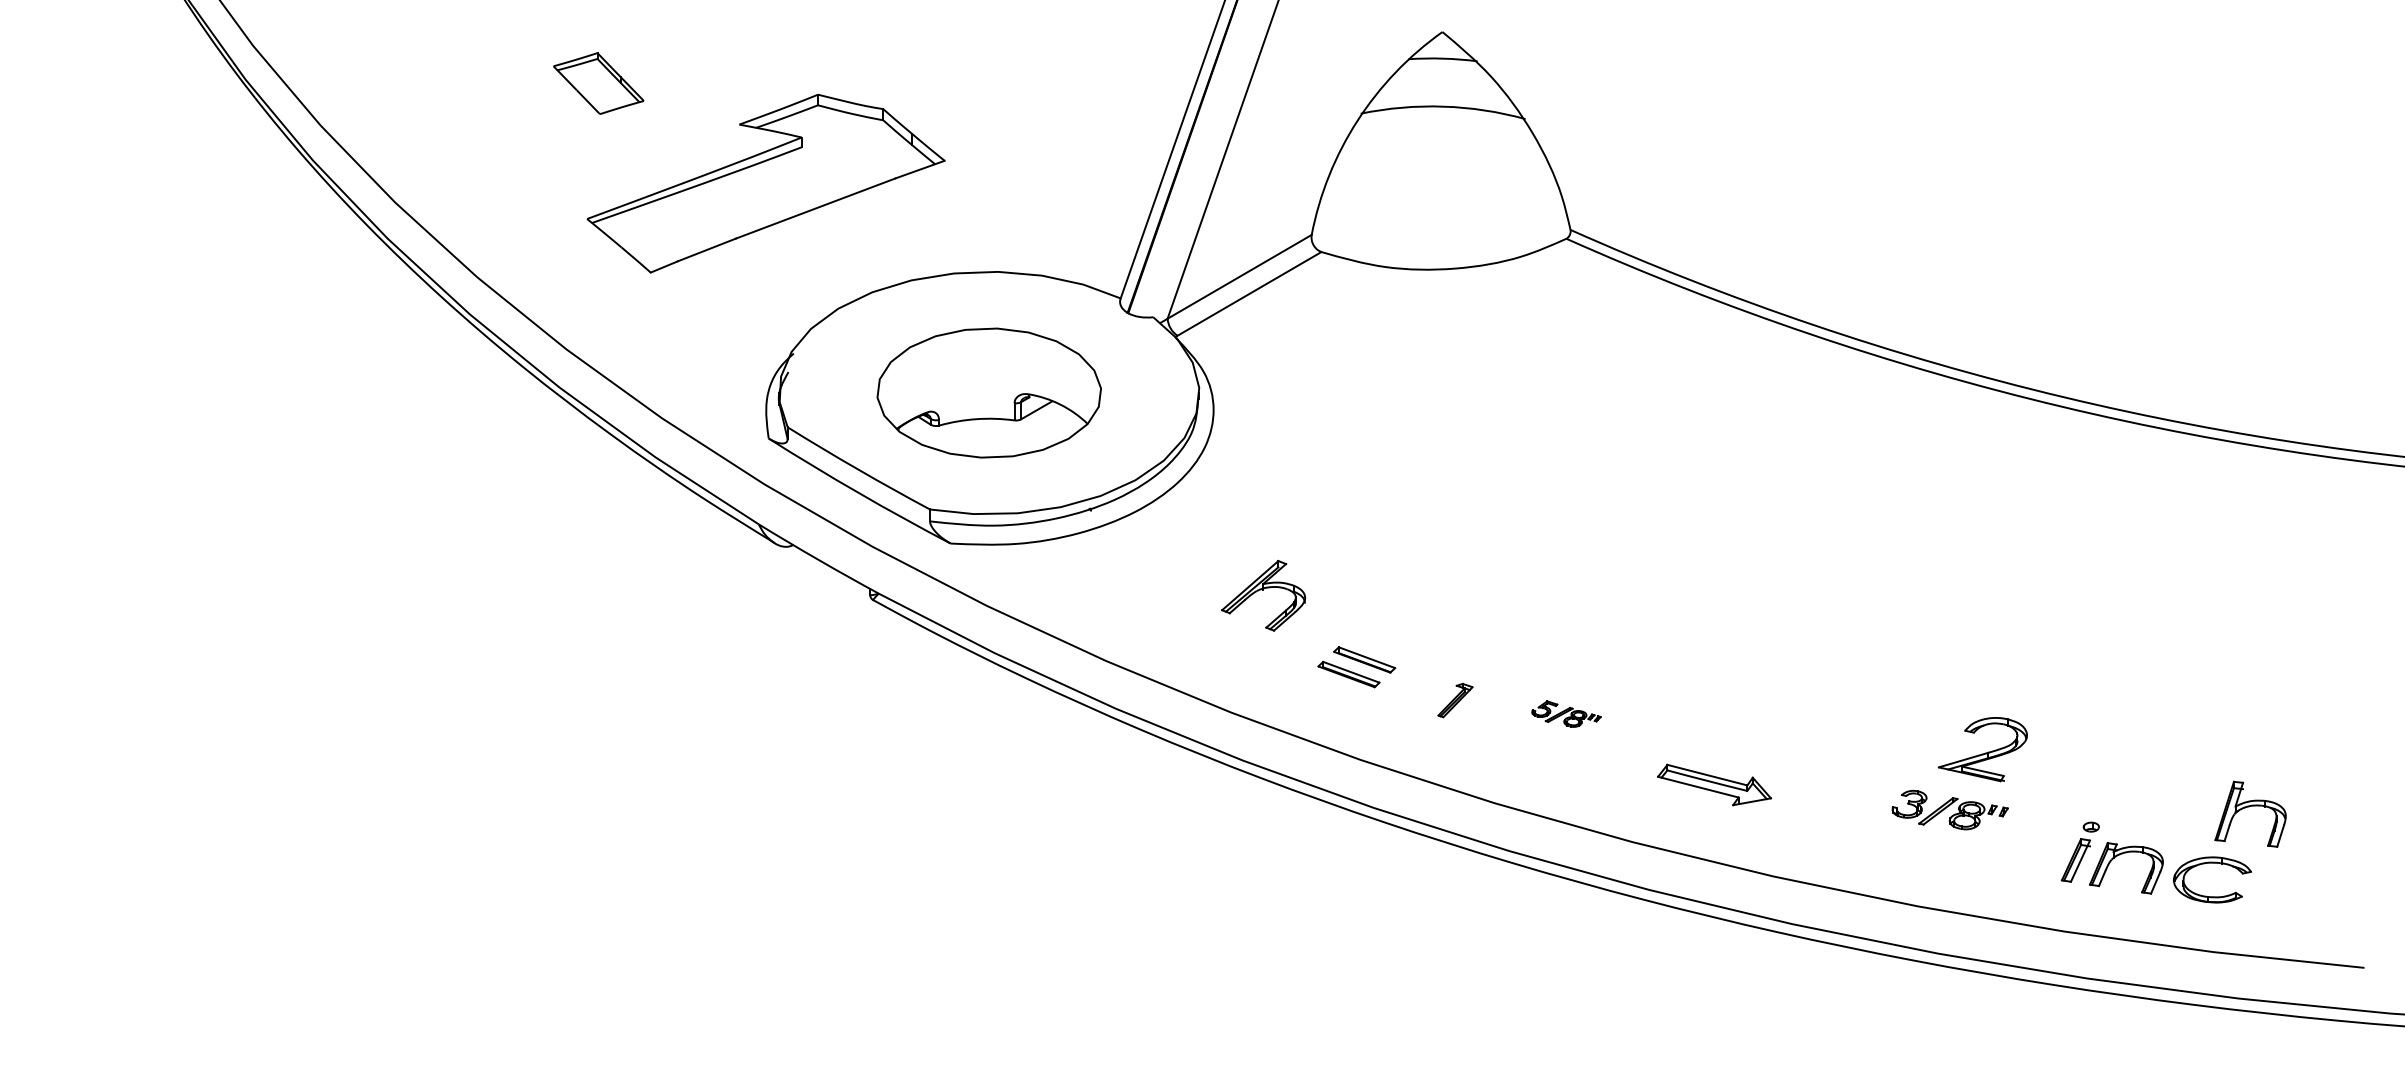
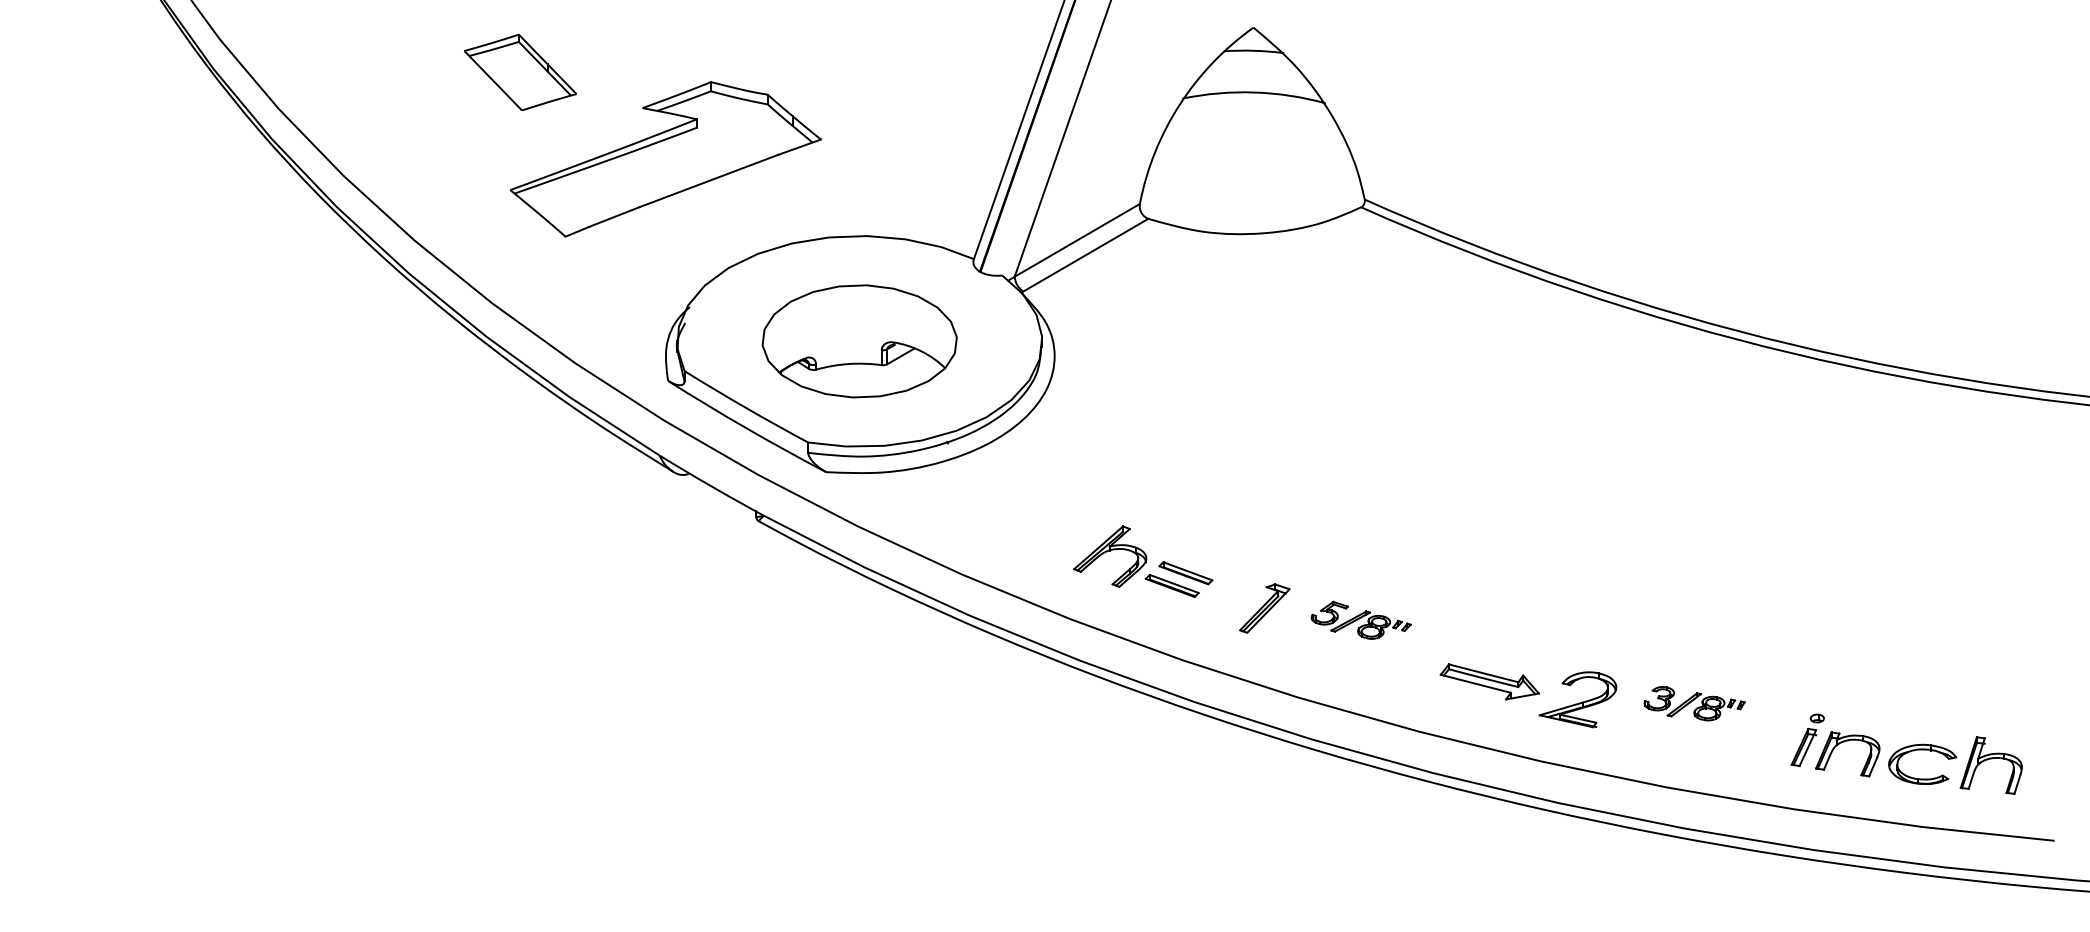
part: (598, 83) -> (520, 72), size x1.43
part: (1263, 595) -> (1110, 556), moved
part: (1455, 700) -> (1264, 608), size x1.67
part: (1566, 713) -> (1361, 619), size x1.67
part: (1982, 749) -> (1577, 699), moved
part: (2249, 807) -> (1990, 759), moved

